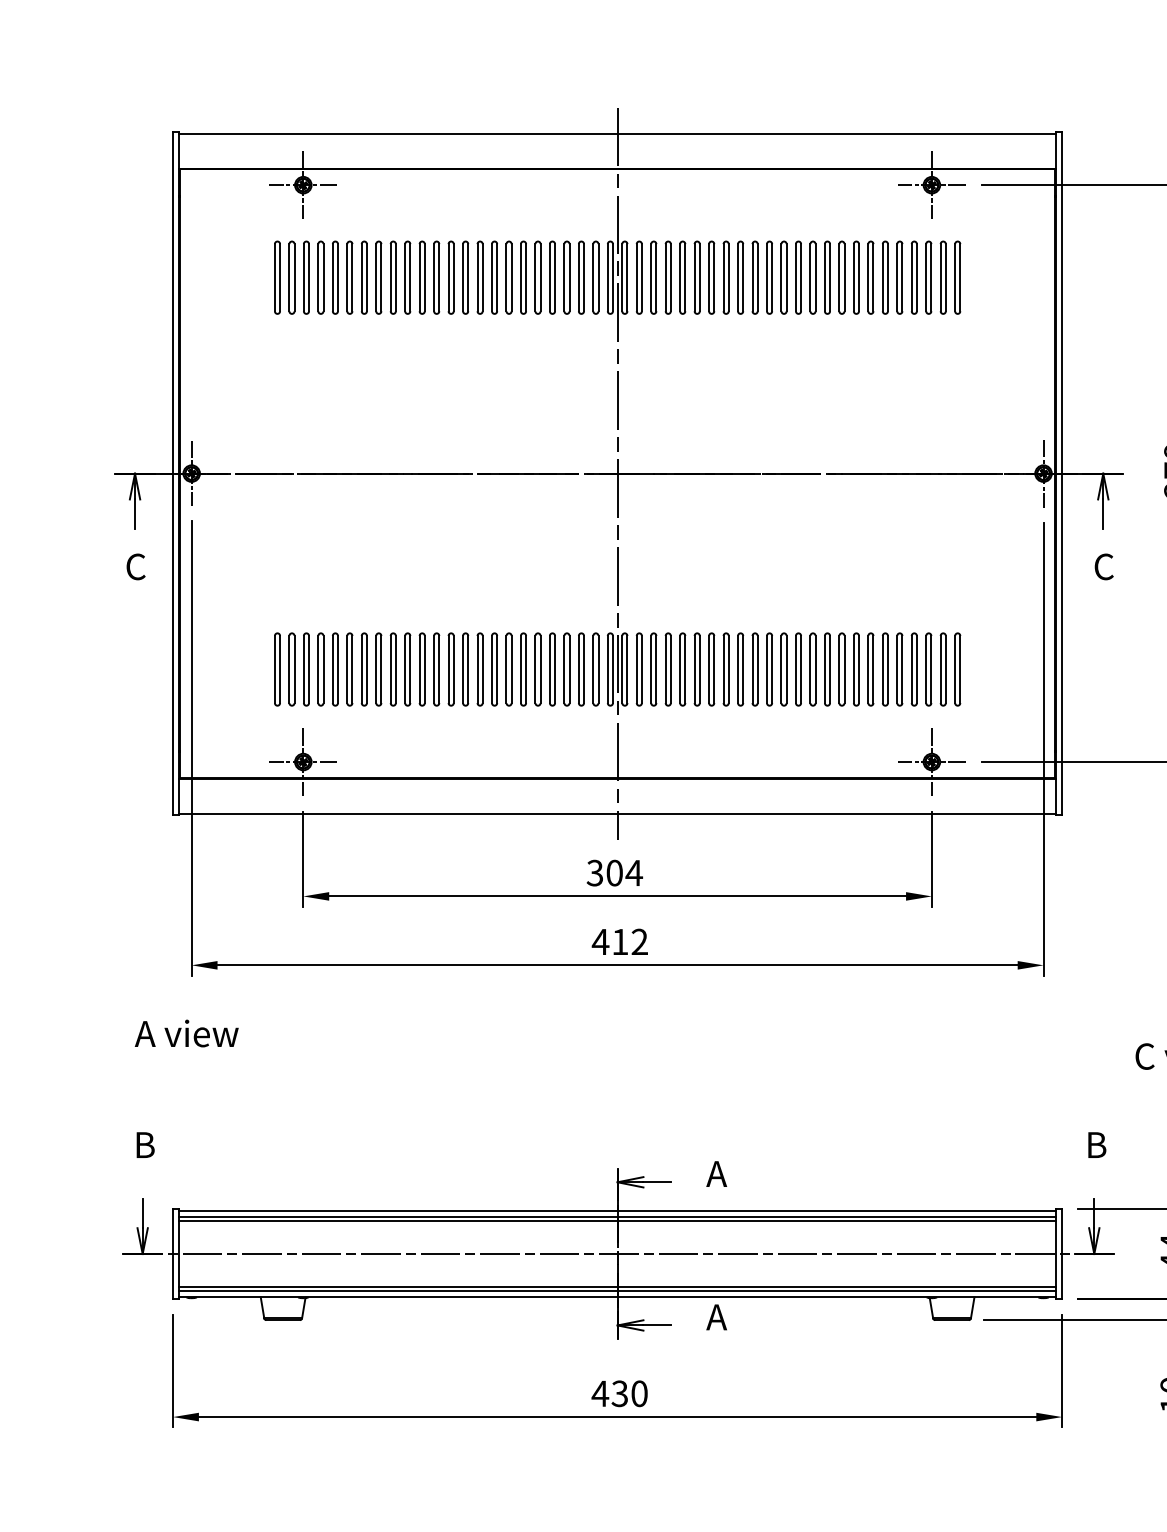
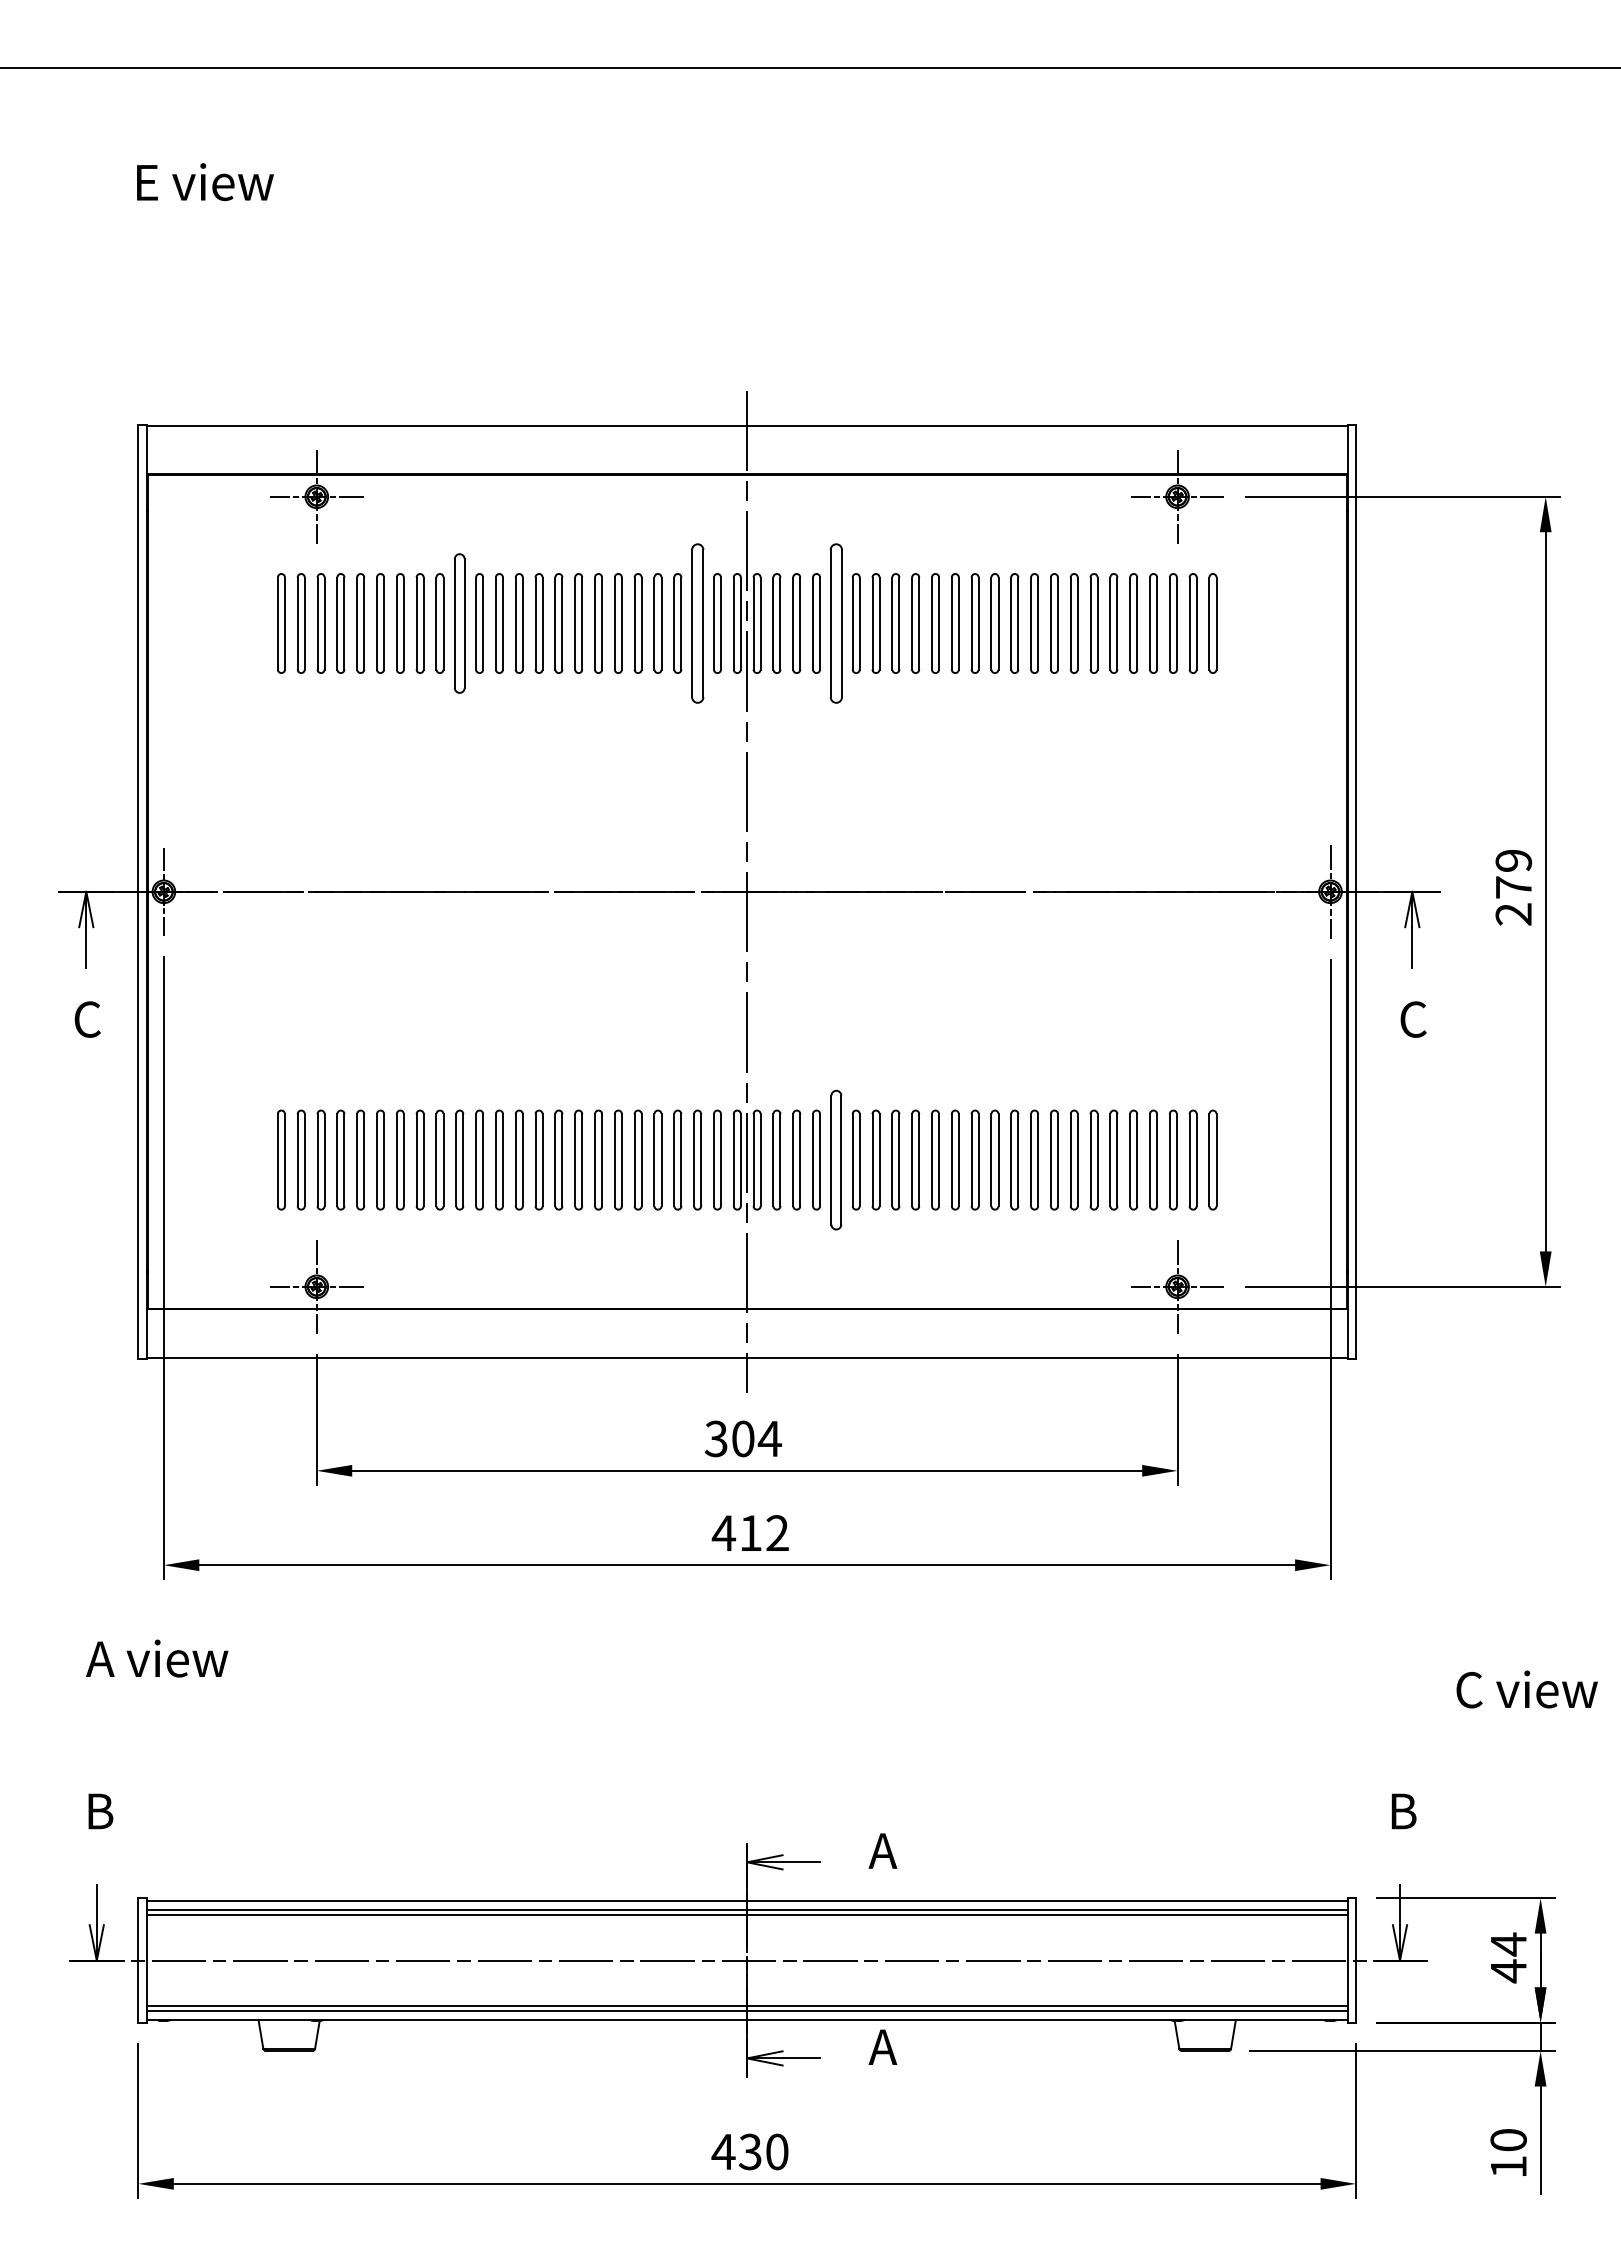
part: (407, 277) -> (459, 623), size x1.4
part: (581, 277) -> (697, 623), size x1.6
part: (682, 277) -> (836, 623), size x1.6
part: (682, 669) -> (836, 1159), size x1.4

